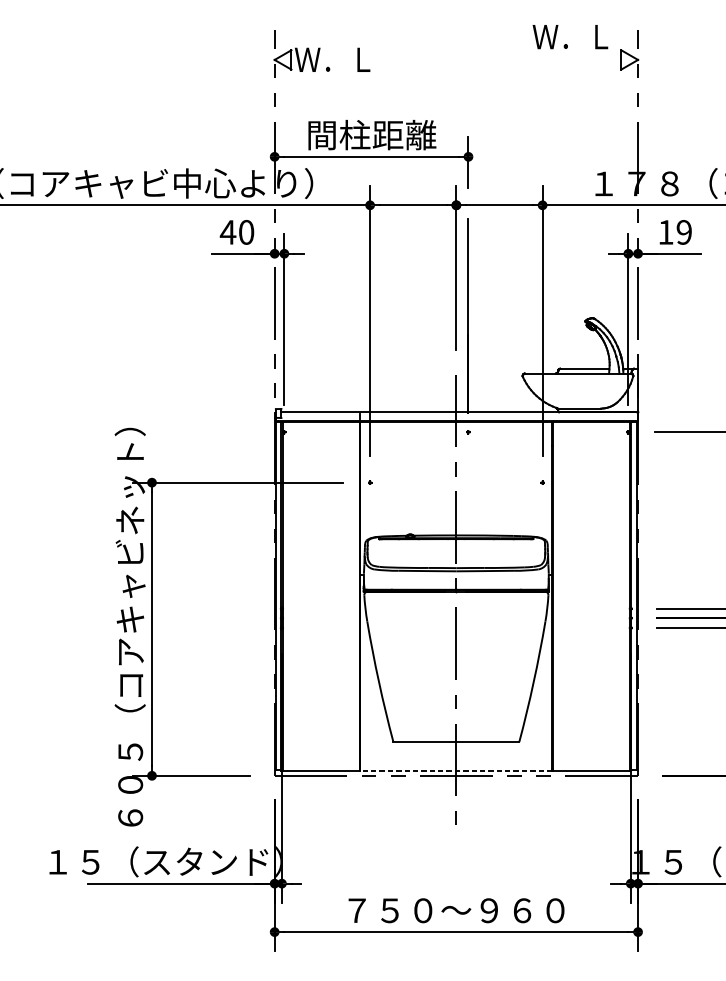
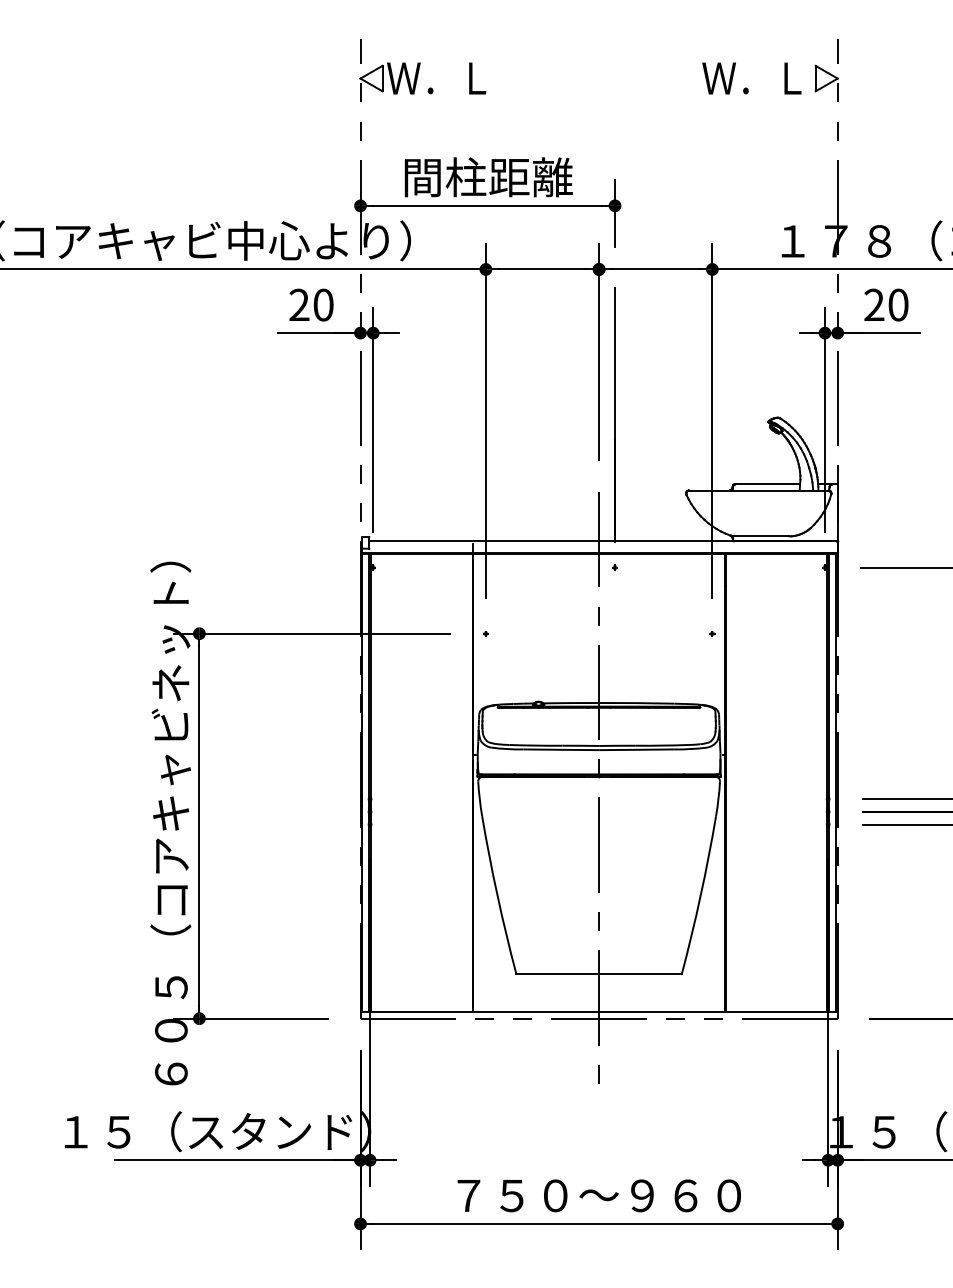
text: (570, 37) -> (751, 78), moved
text: (228, 231) -> (299, 304), 40 -> 20
text: (675, 231) -> (886, 304), 19 -> 20
line: (456, 771) -> (599, 1012), dashed -> solid

